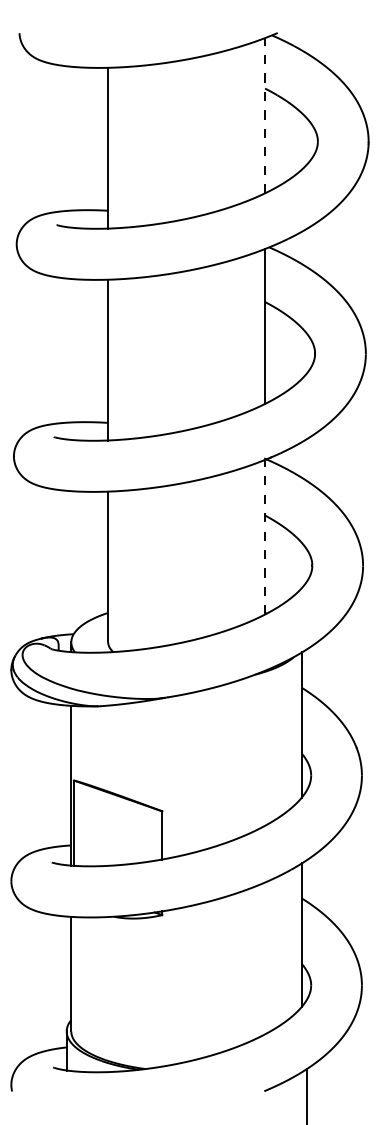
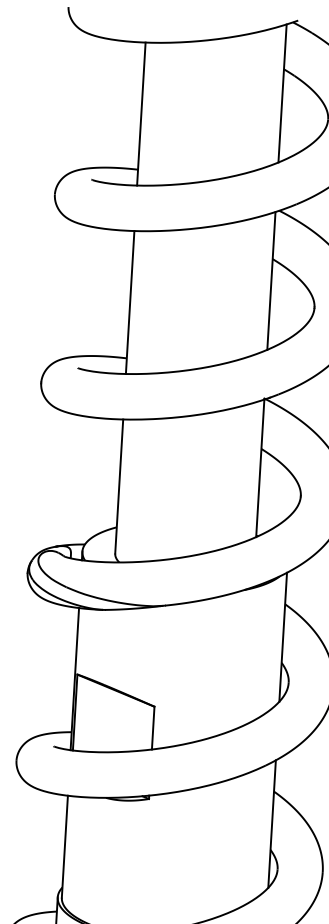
line: (265, 115) -> (282, 93), dashed -> solid
line: (265, 536) -> (260, 467), dashed -> solid

